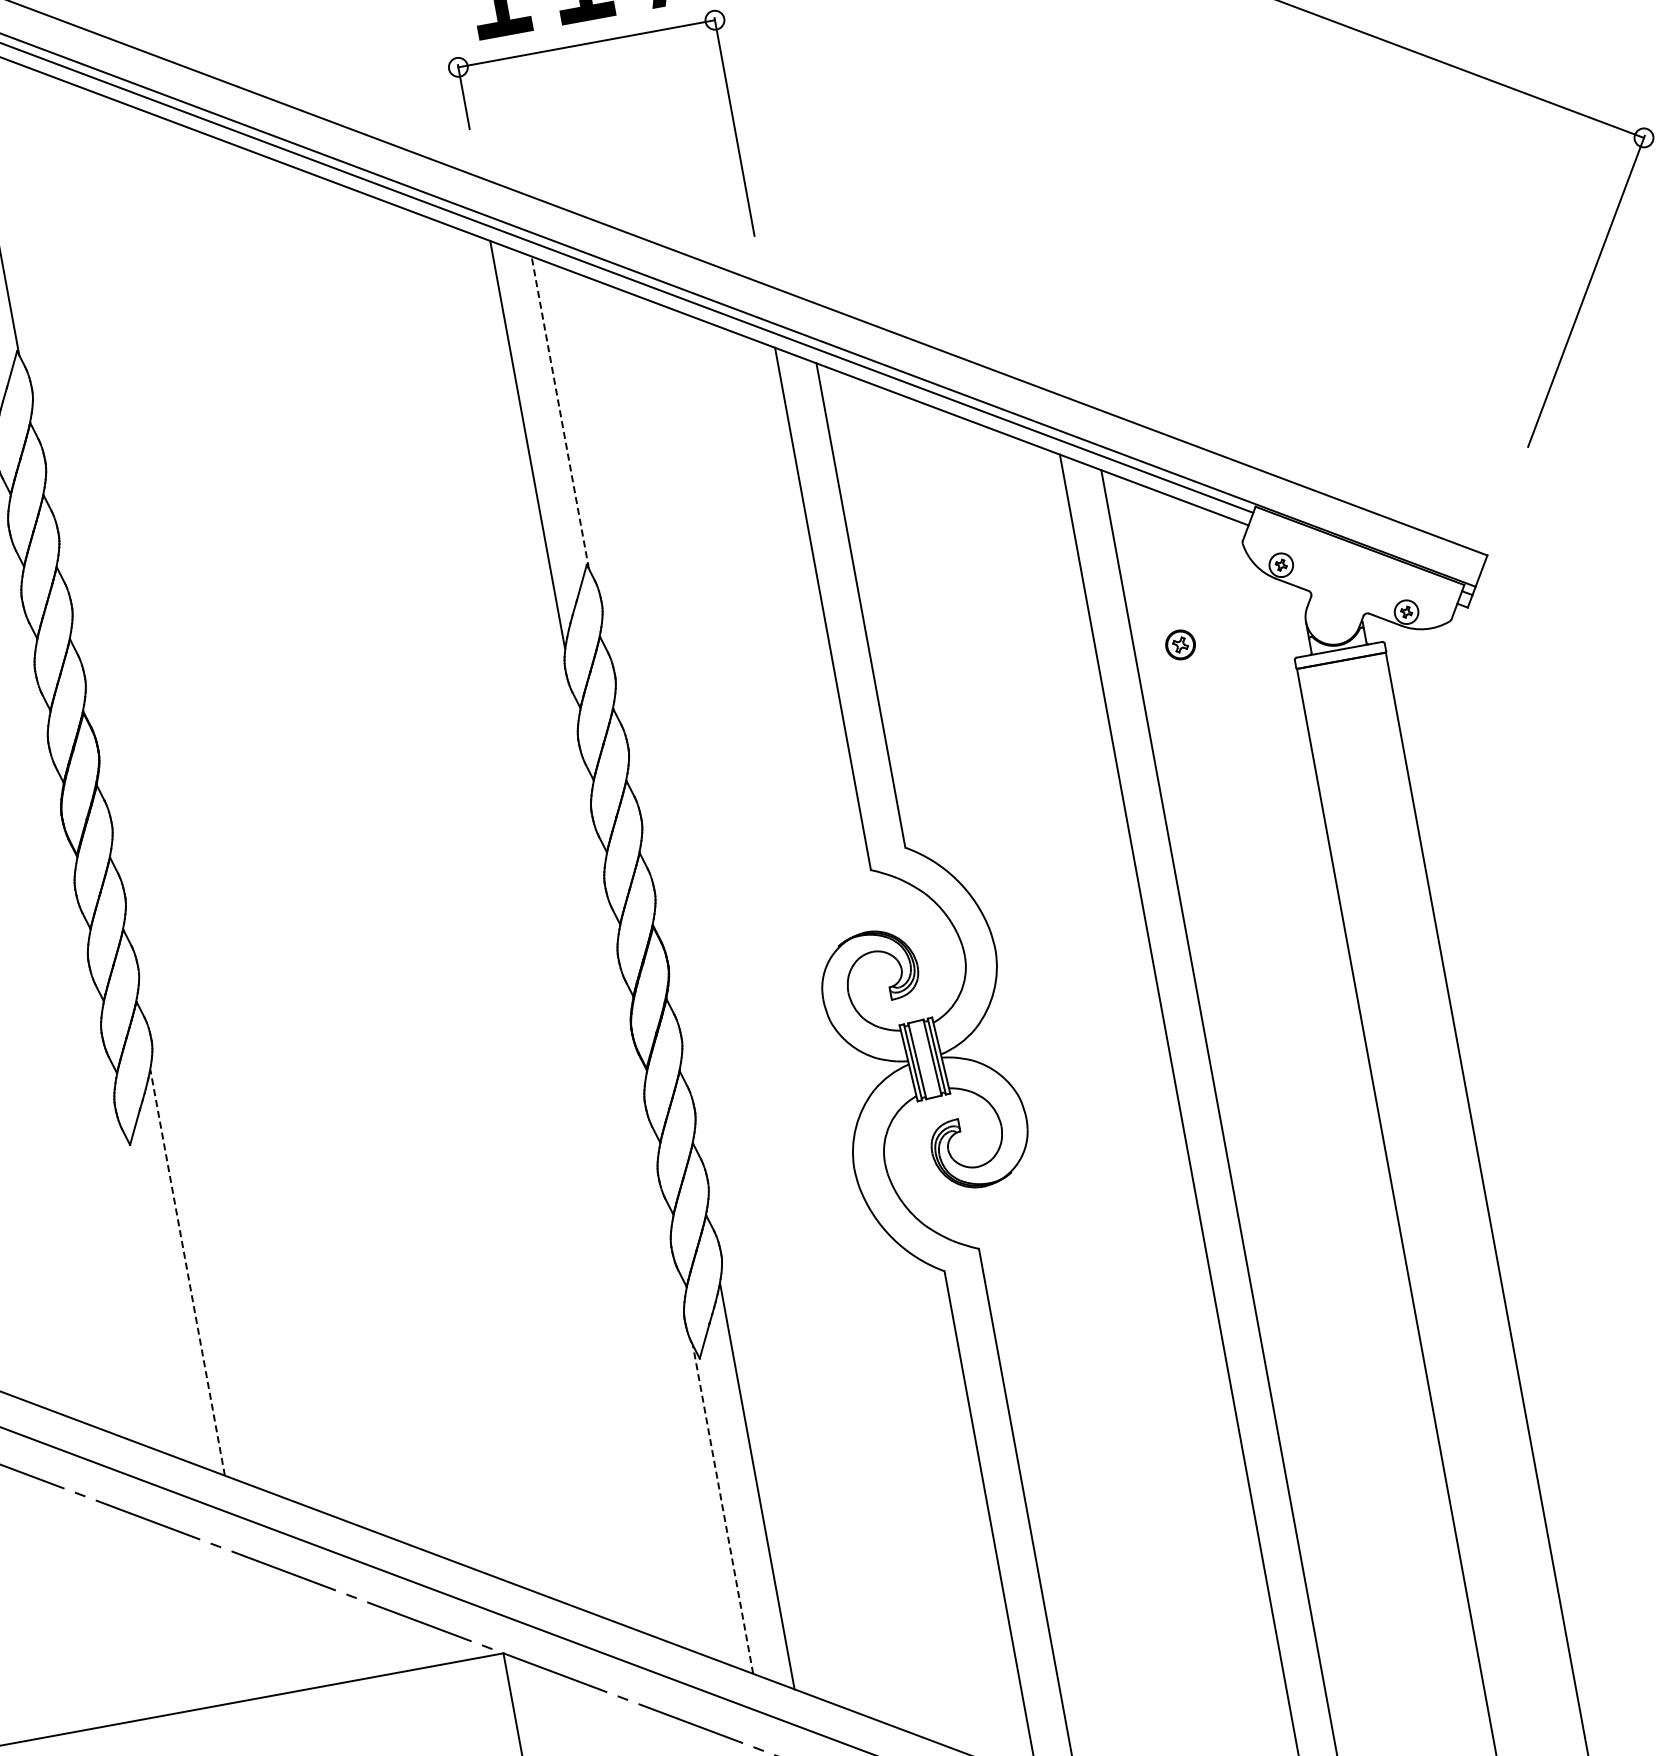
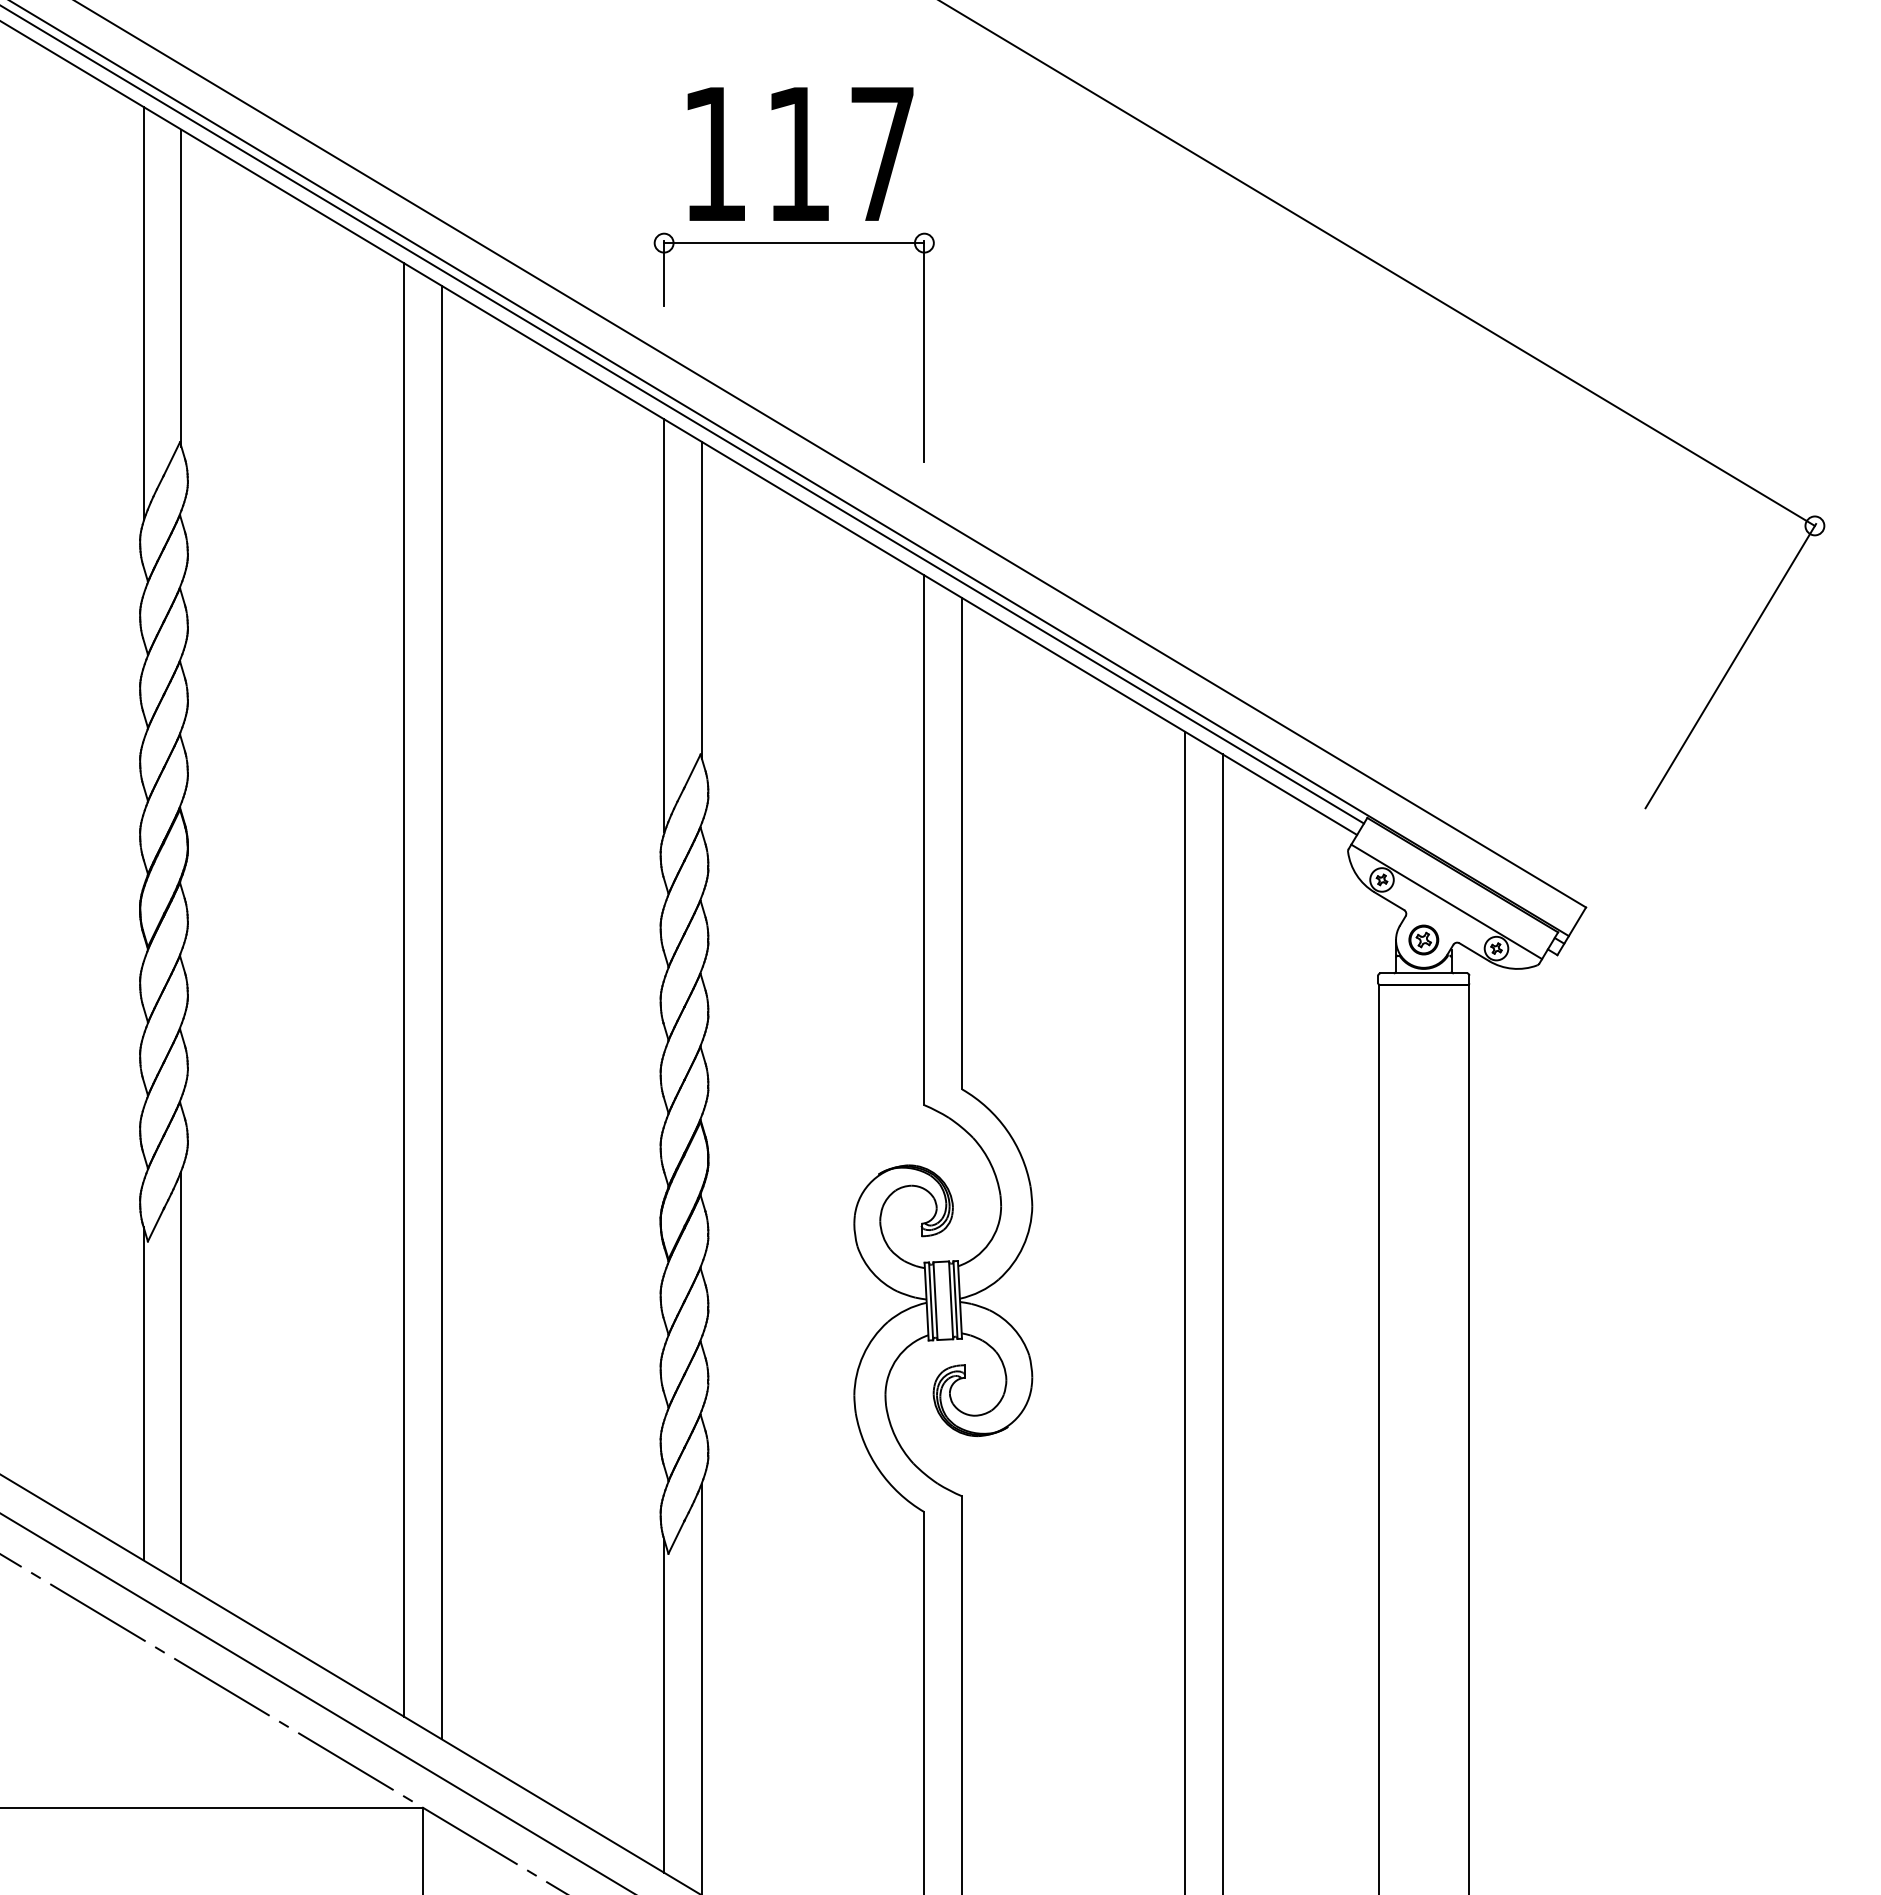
line: (559, 412) -> (701, 600), dashed -> solid
line: (1348, 574) -> (1446, 901), added
part: (1180, 644) -> (1423, 939), moved
line: (336, 850) -> (403, 989), added
line: (378, 866) -> (441, 1012), added
line: (187, 1272) -> (181, 1377), dashed -> solid
line: (153, 1295) -> (143, 1393), added
line: (723, 1508) -> (664, 1705), dashed -> solid

